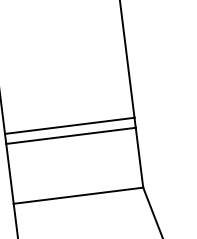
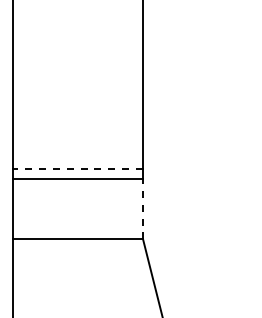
line: (69, 125) -> (77, 168), solid -> dashed
line: (139, 156) -> (143, 208), solid -> dashed

